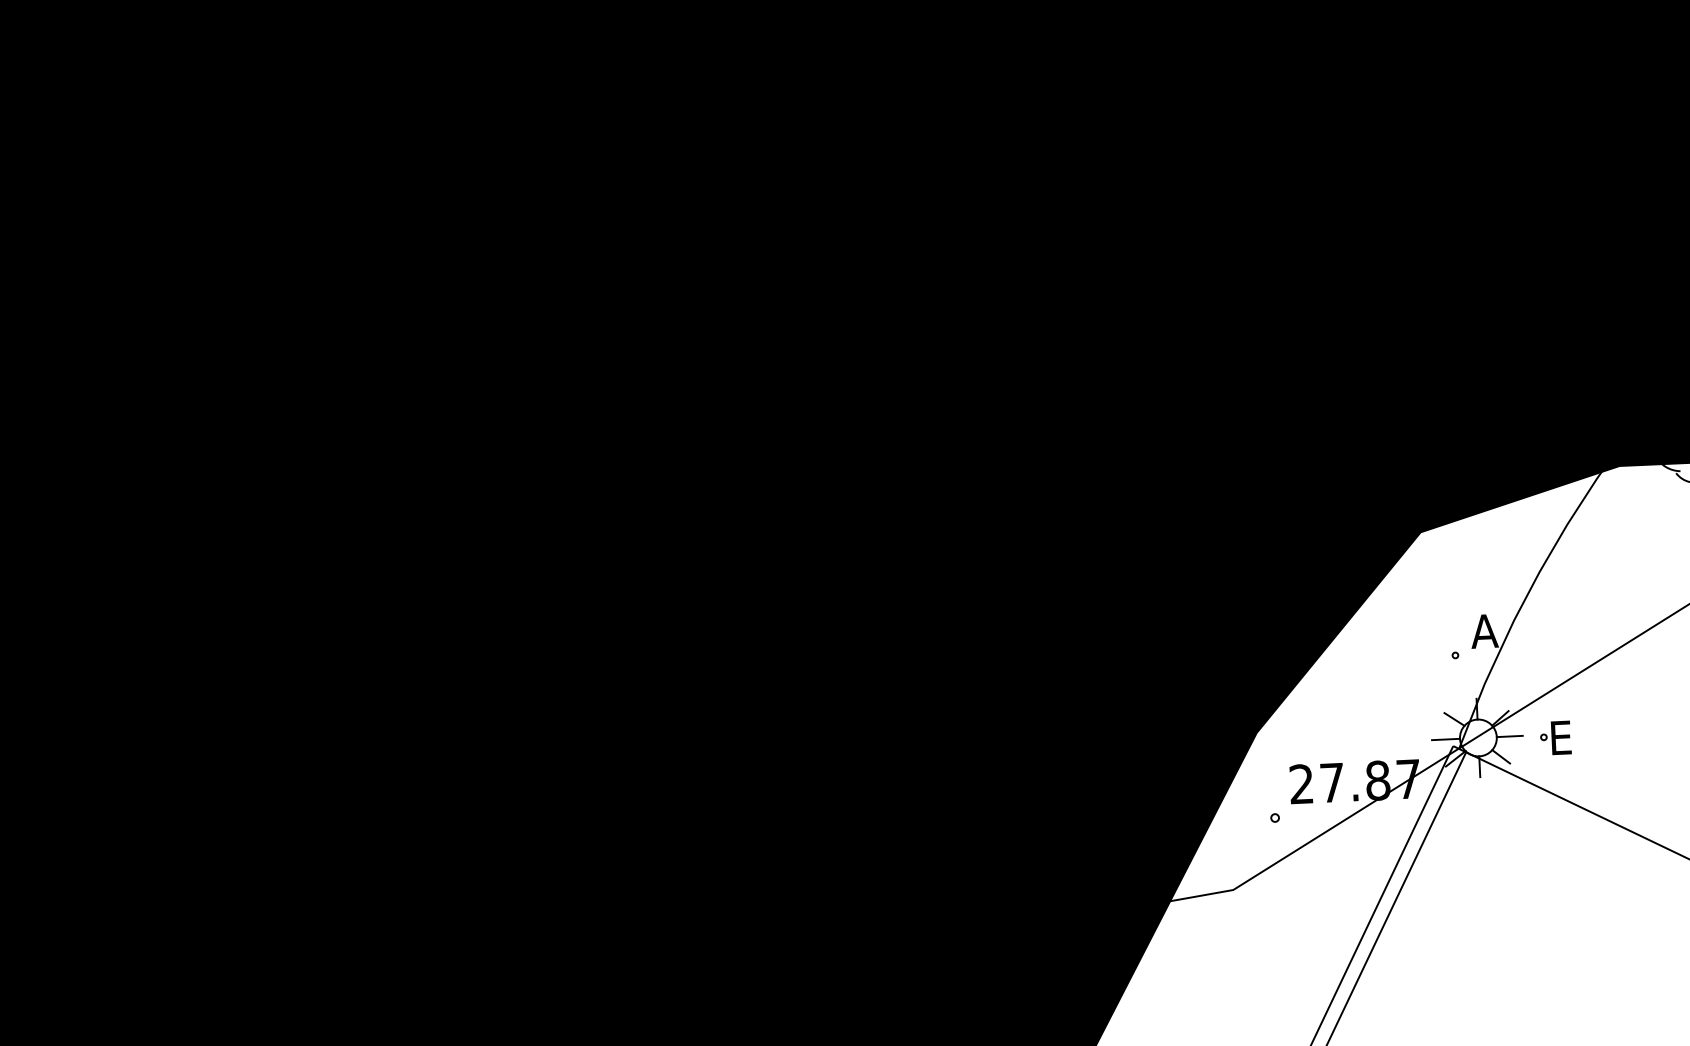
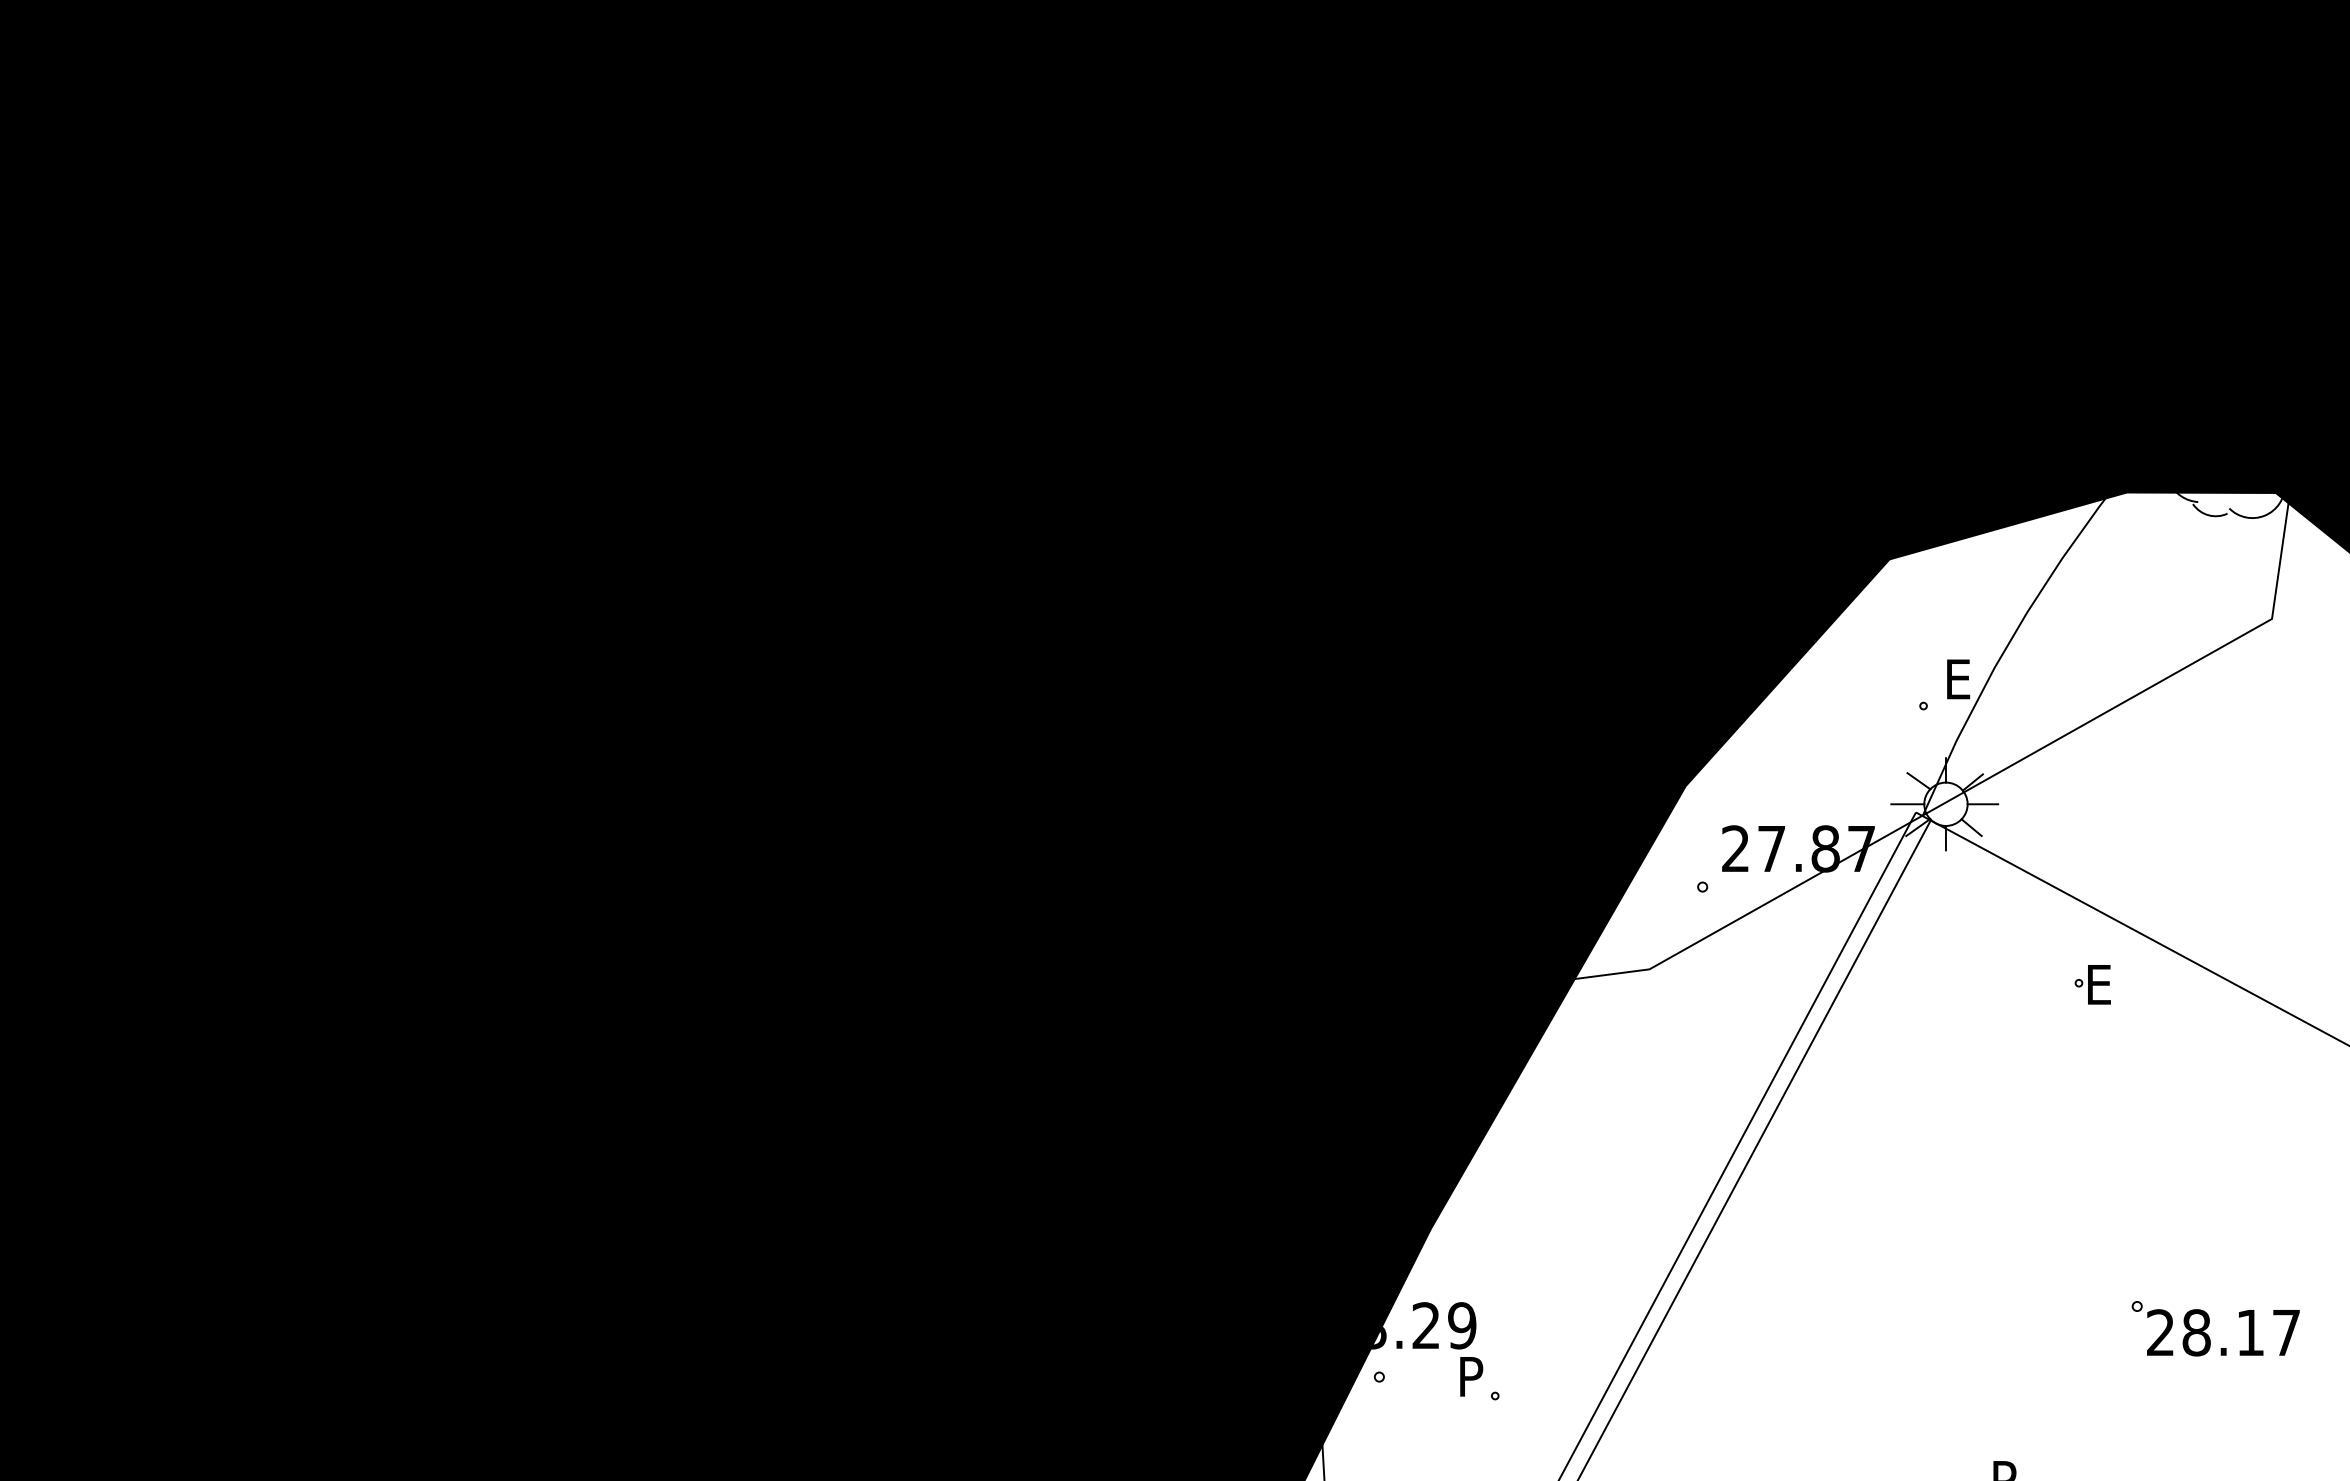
text: (1484, 631) -> (1959, 679), A -> E
part: (1555, 737) -> (2092, 984), moved

